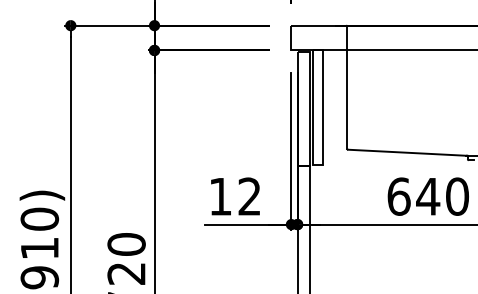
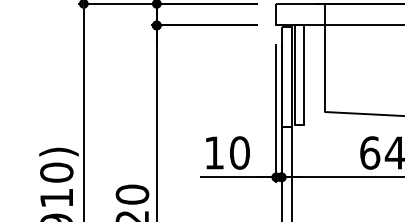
text: (249, 196) -> (239, 152), 12 -> 10

